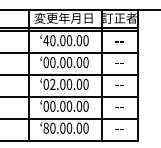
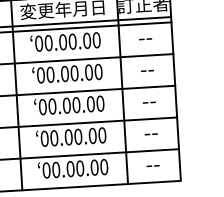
text: (46, 40) -> (39, 43), 40.00.00 -> 00.00.00
text: (52, 84) -> (51, 106), 02.00.00 -> 00.00.00
text: (45, 128) -> (45, 170), 80.00.00 -> 00.00.00

